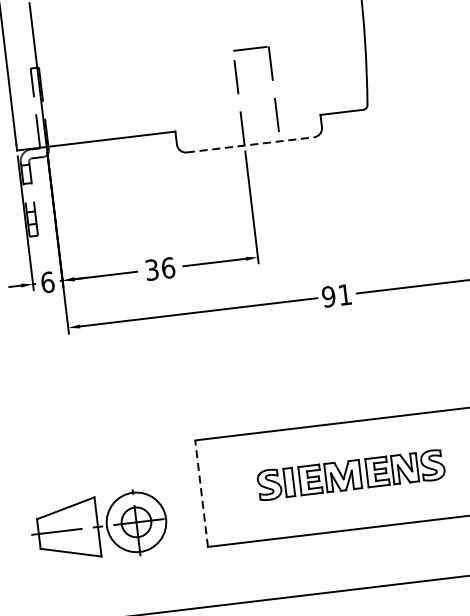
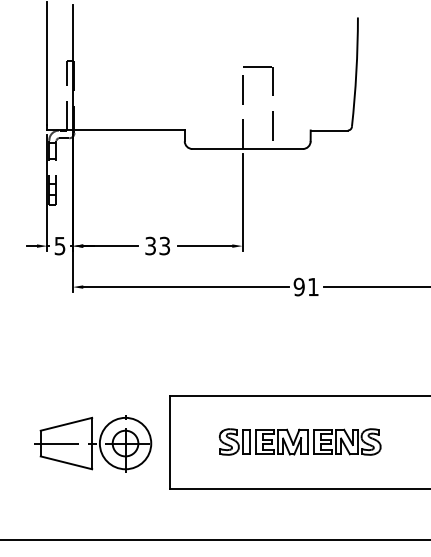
line: (251, 145) -> (248, 149), dashed -> solid
text: (167, 267) -> (164, 245), 36 -> 33
text: (47, 281) -> (59, 245), 6 -> 5
line: (201, 493) -> (170, 442), dashed -> solid
part: (99, 526) -> (93, 443), moved

